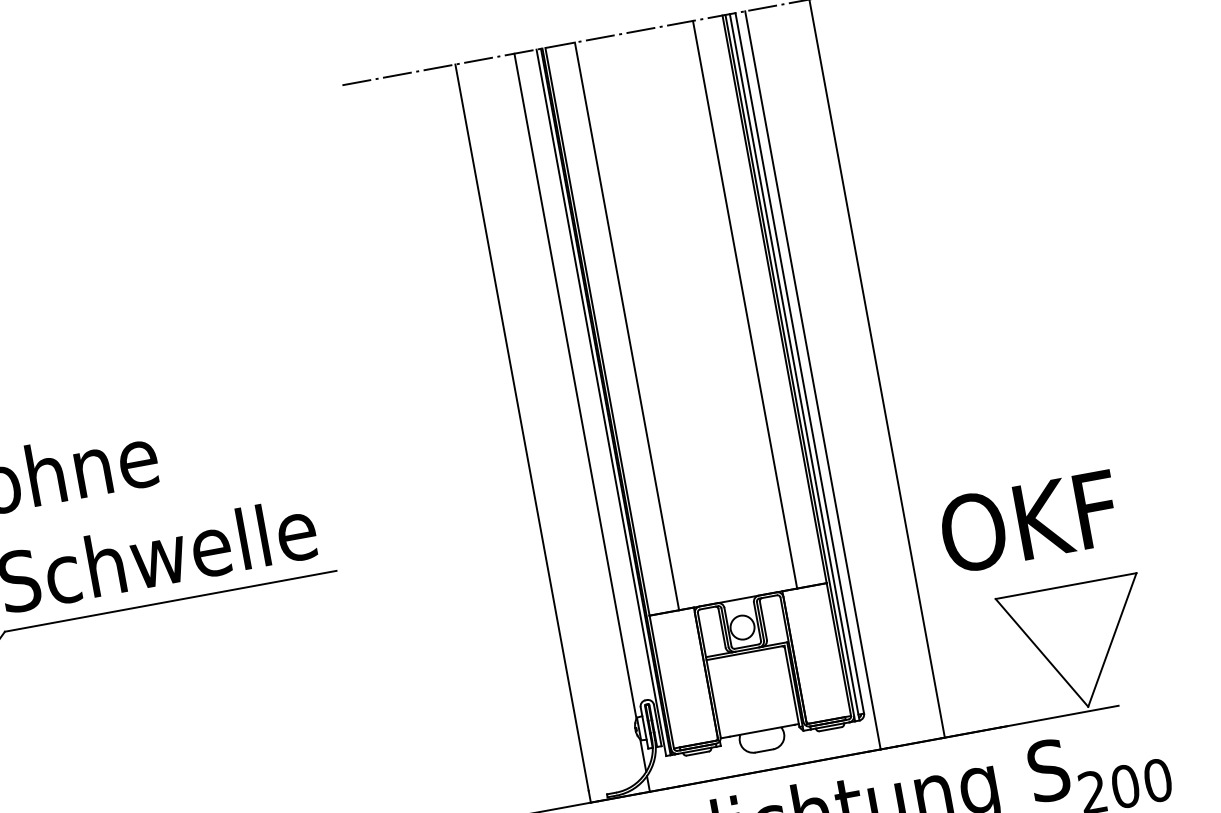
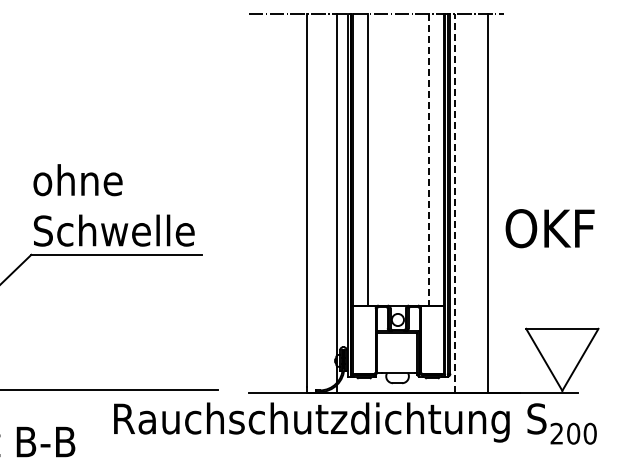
line: (744, 303) -> (428, 159), solid -> dashed
line: (813, 380) -> (455, 203), solid -> dashed
text: (1028, 521) -> (549, 228), moved

